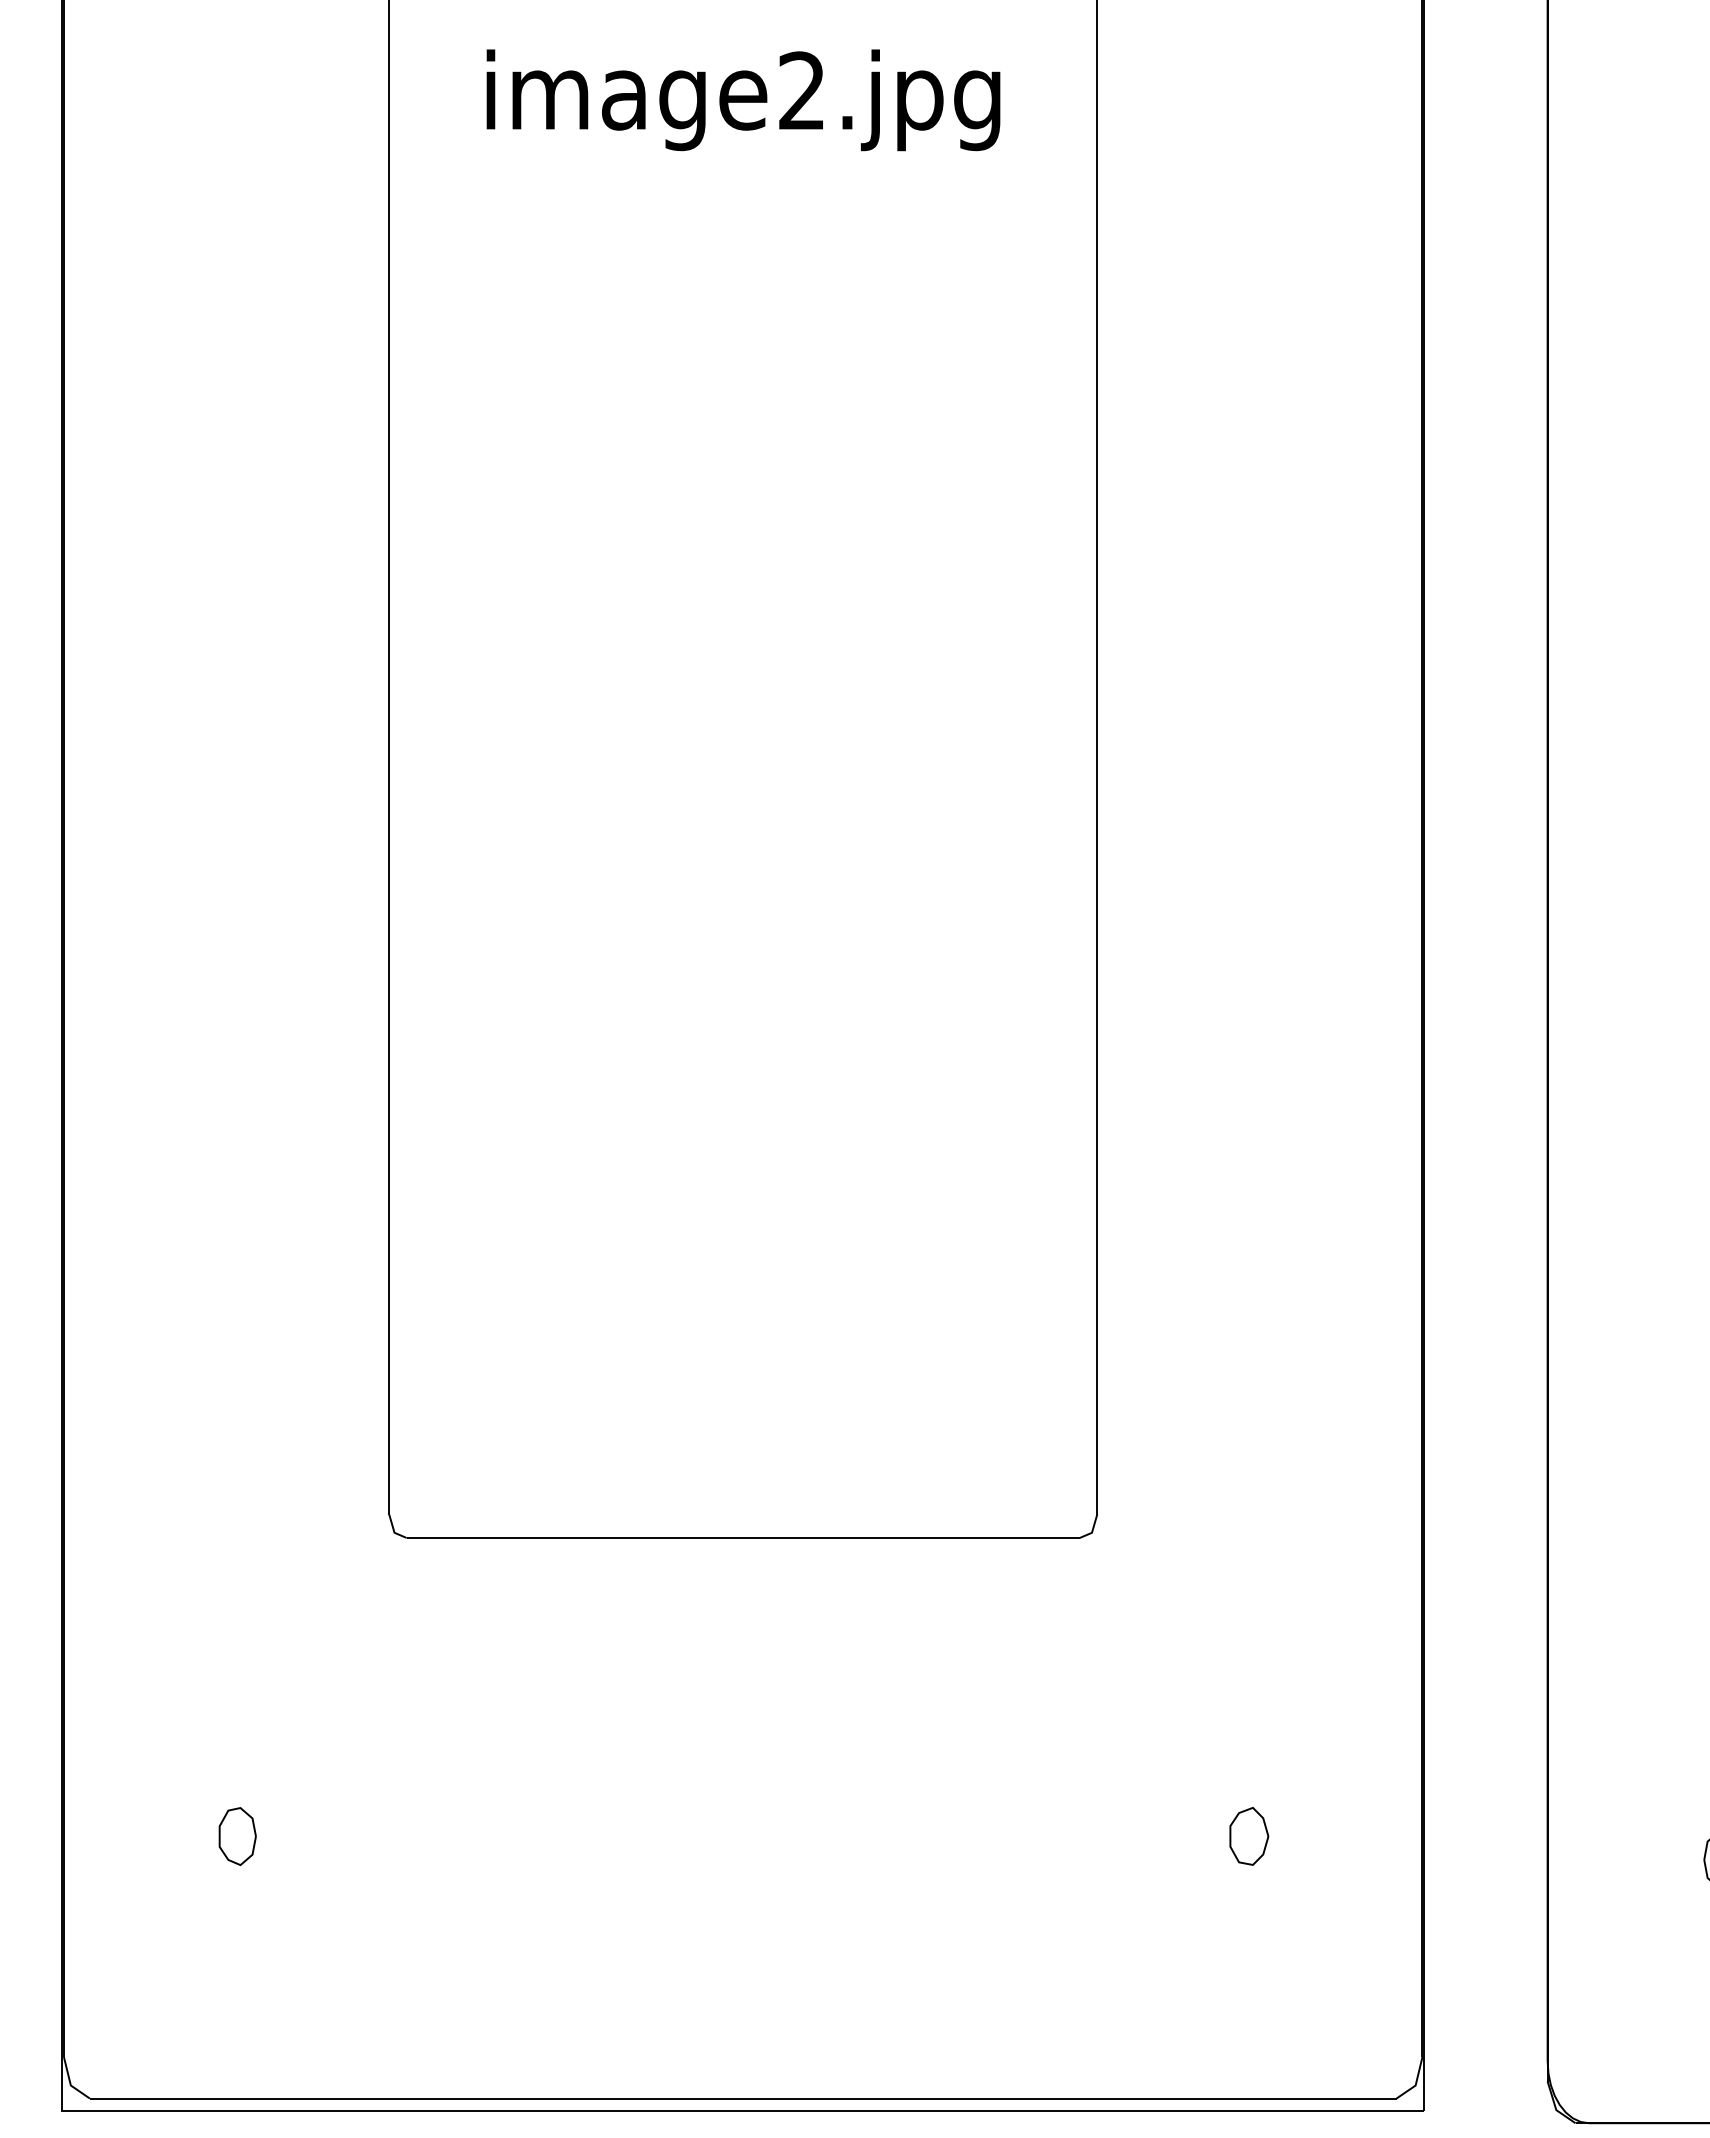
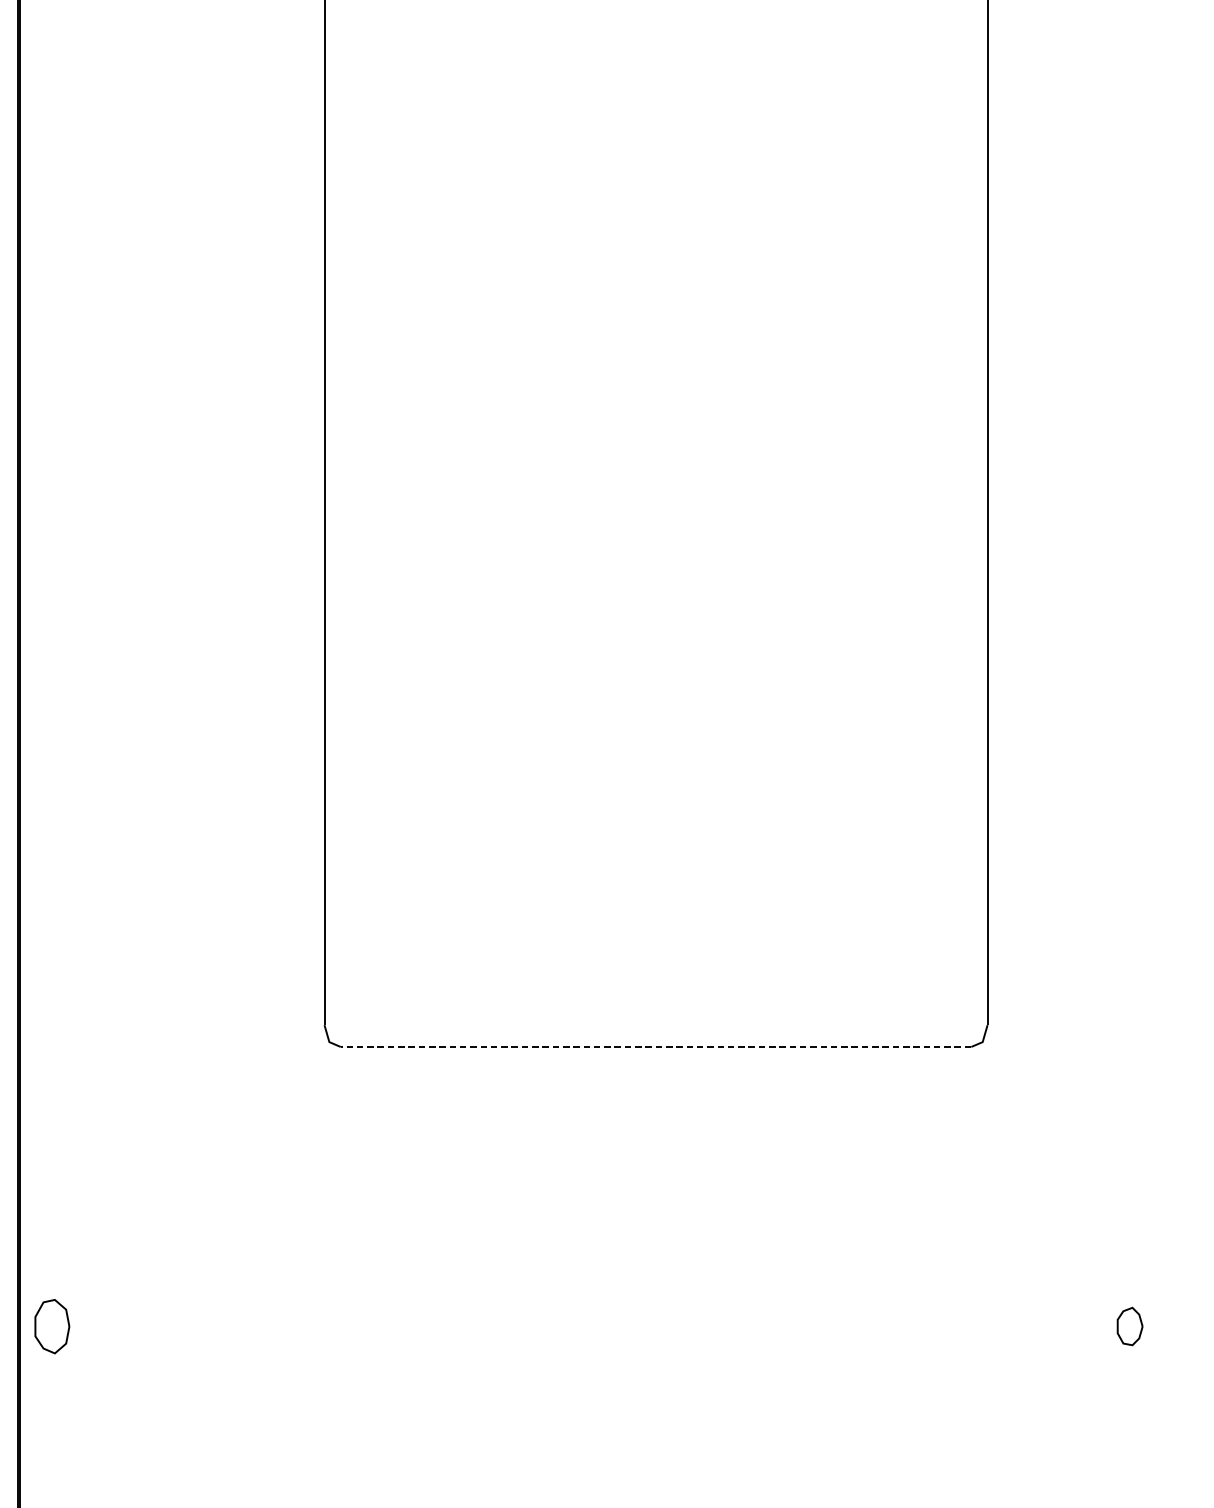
line: (743, 1537) -> (656, 1046), solid -> dashed
part: (237, 1836) -> (52, 1326), moved
part: (1249, 1836) -> (1130, 1326), size x0.7

